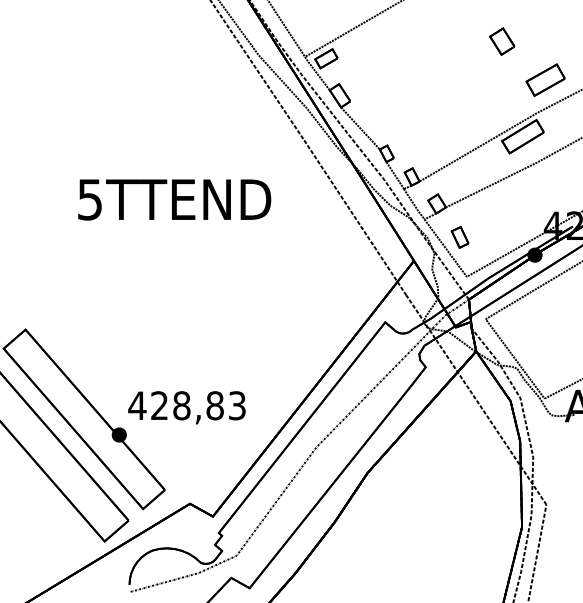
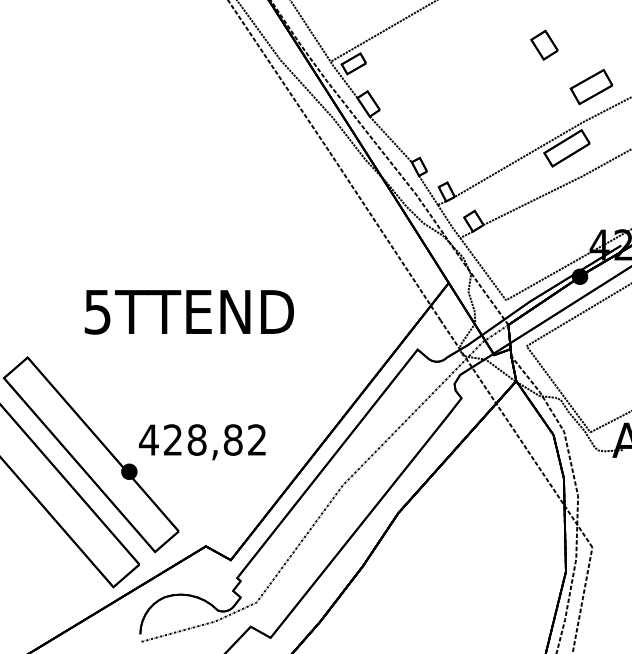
text: (174, 199) -> (189, 311), moved
part: (459, 237) -> (498, 257), removed
text: (237, 405) -> (257, 439), 428,83 -> 428,82

